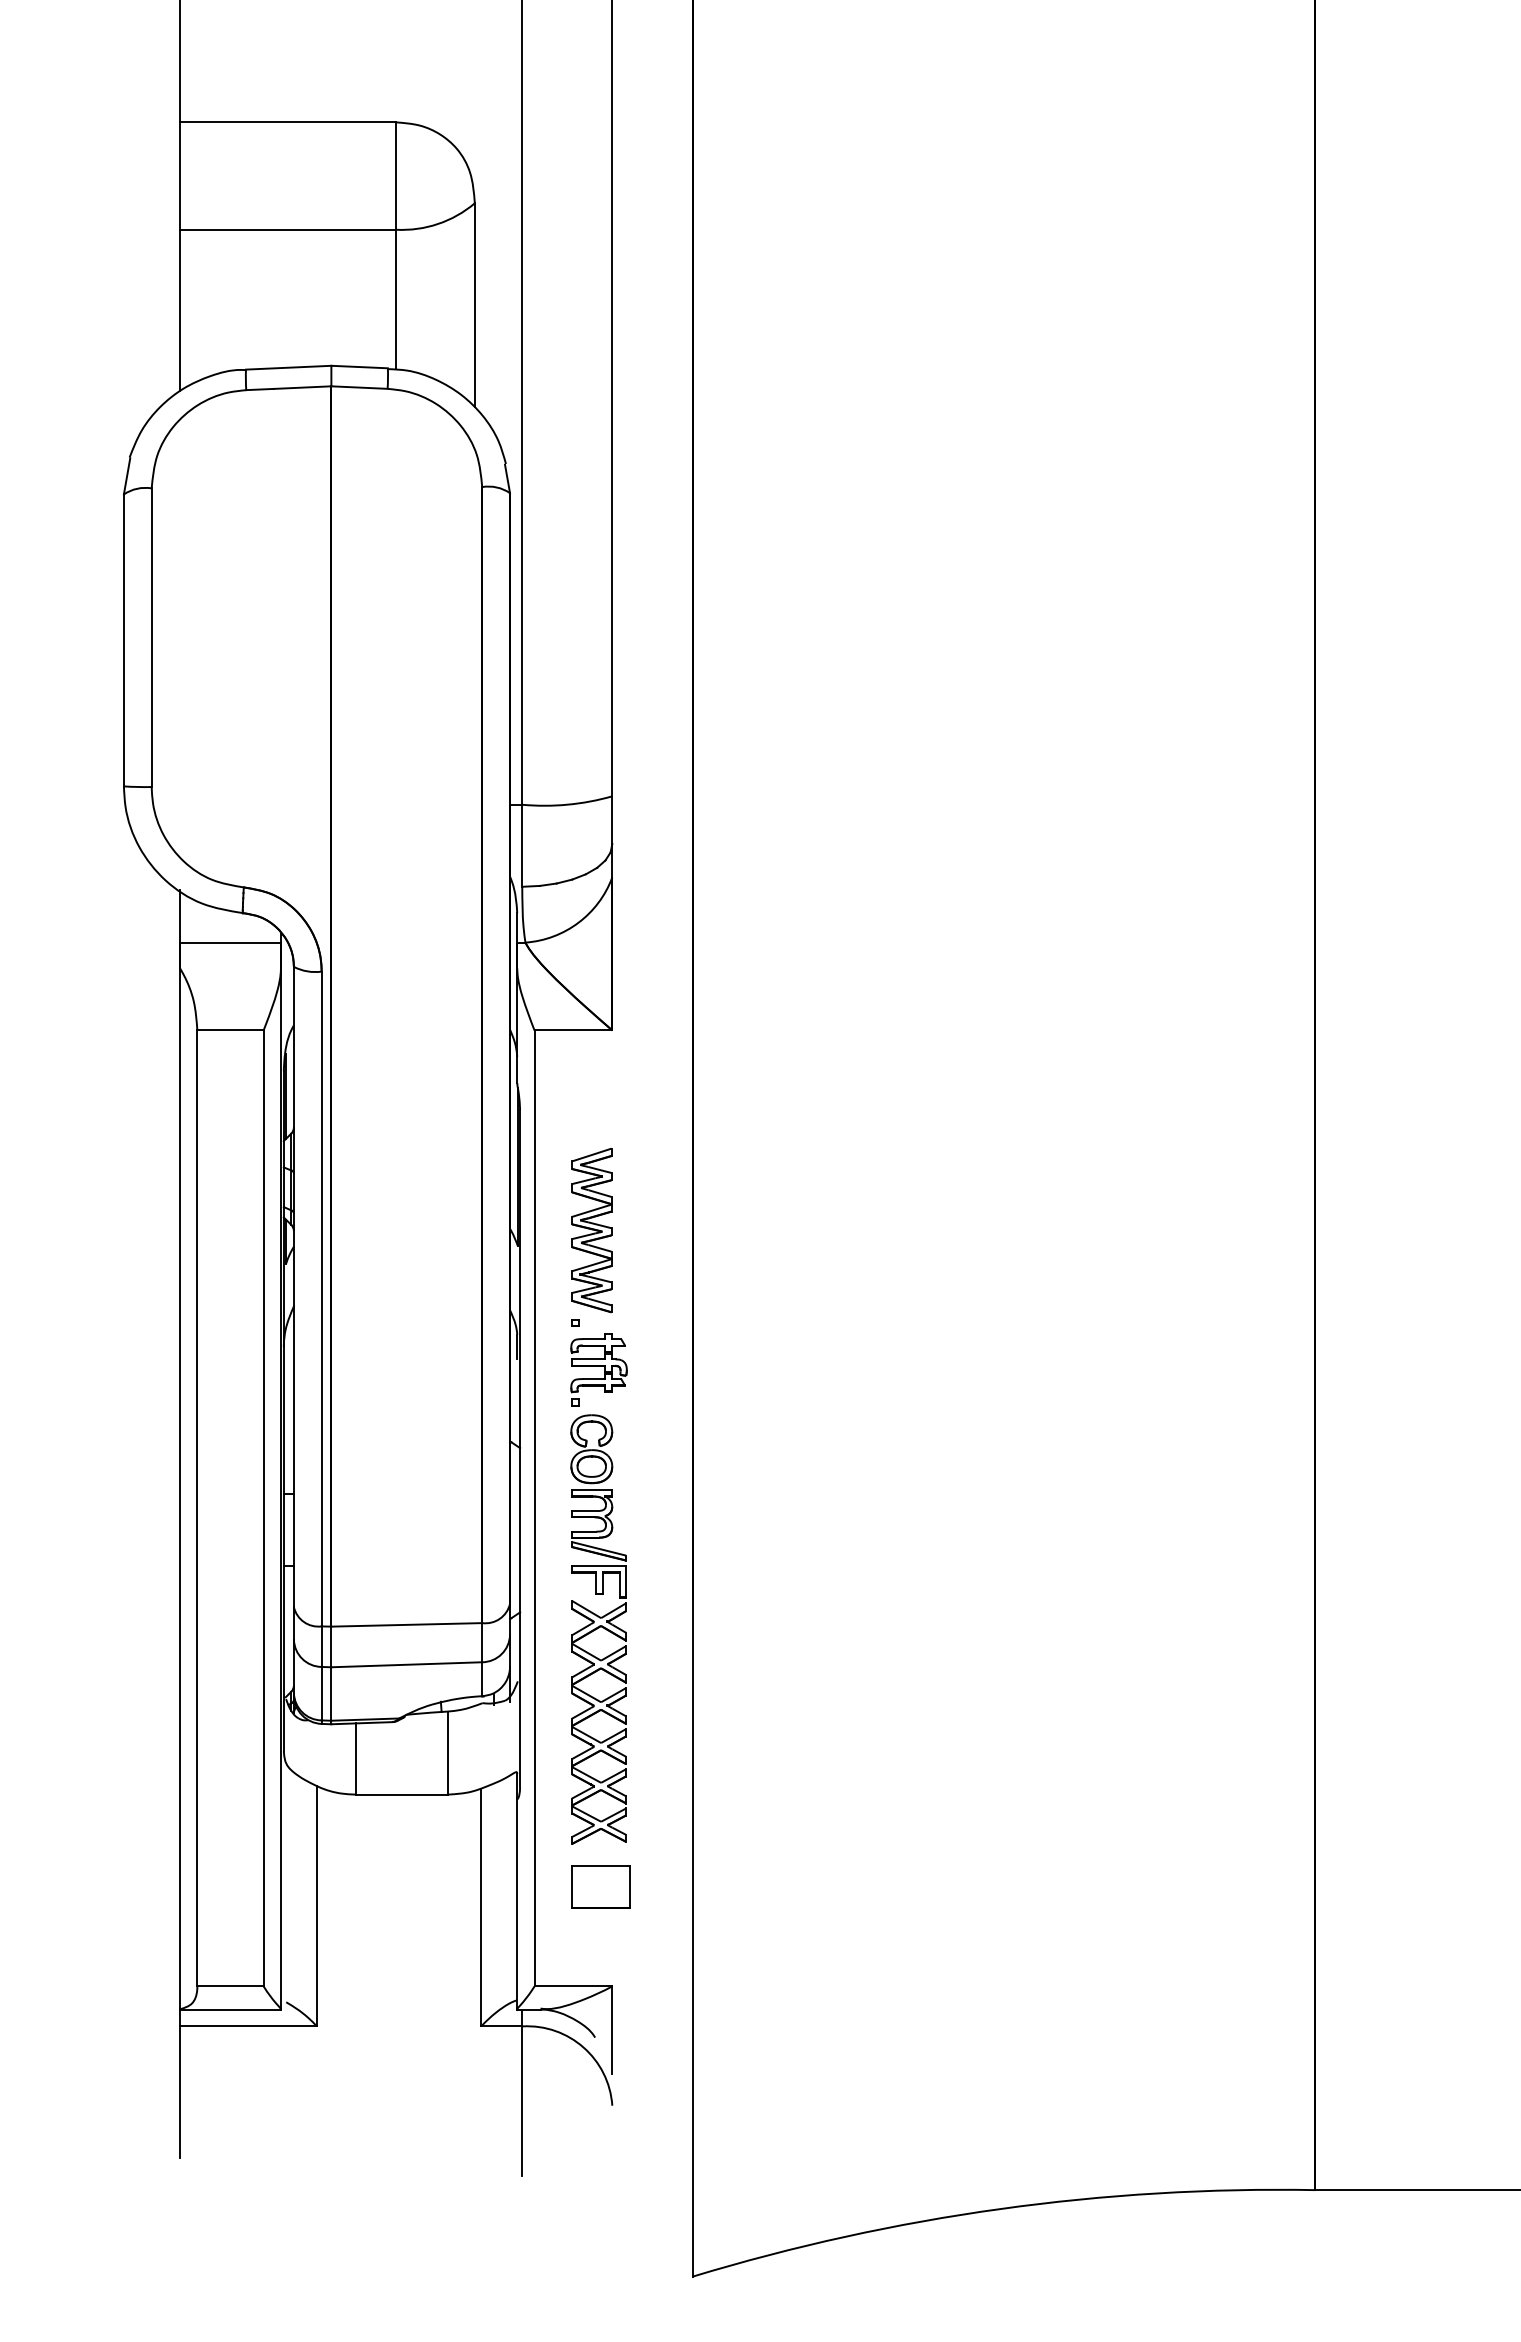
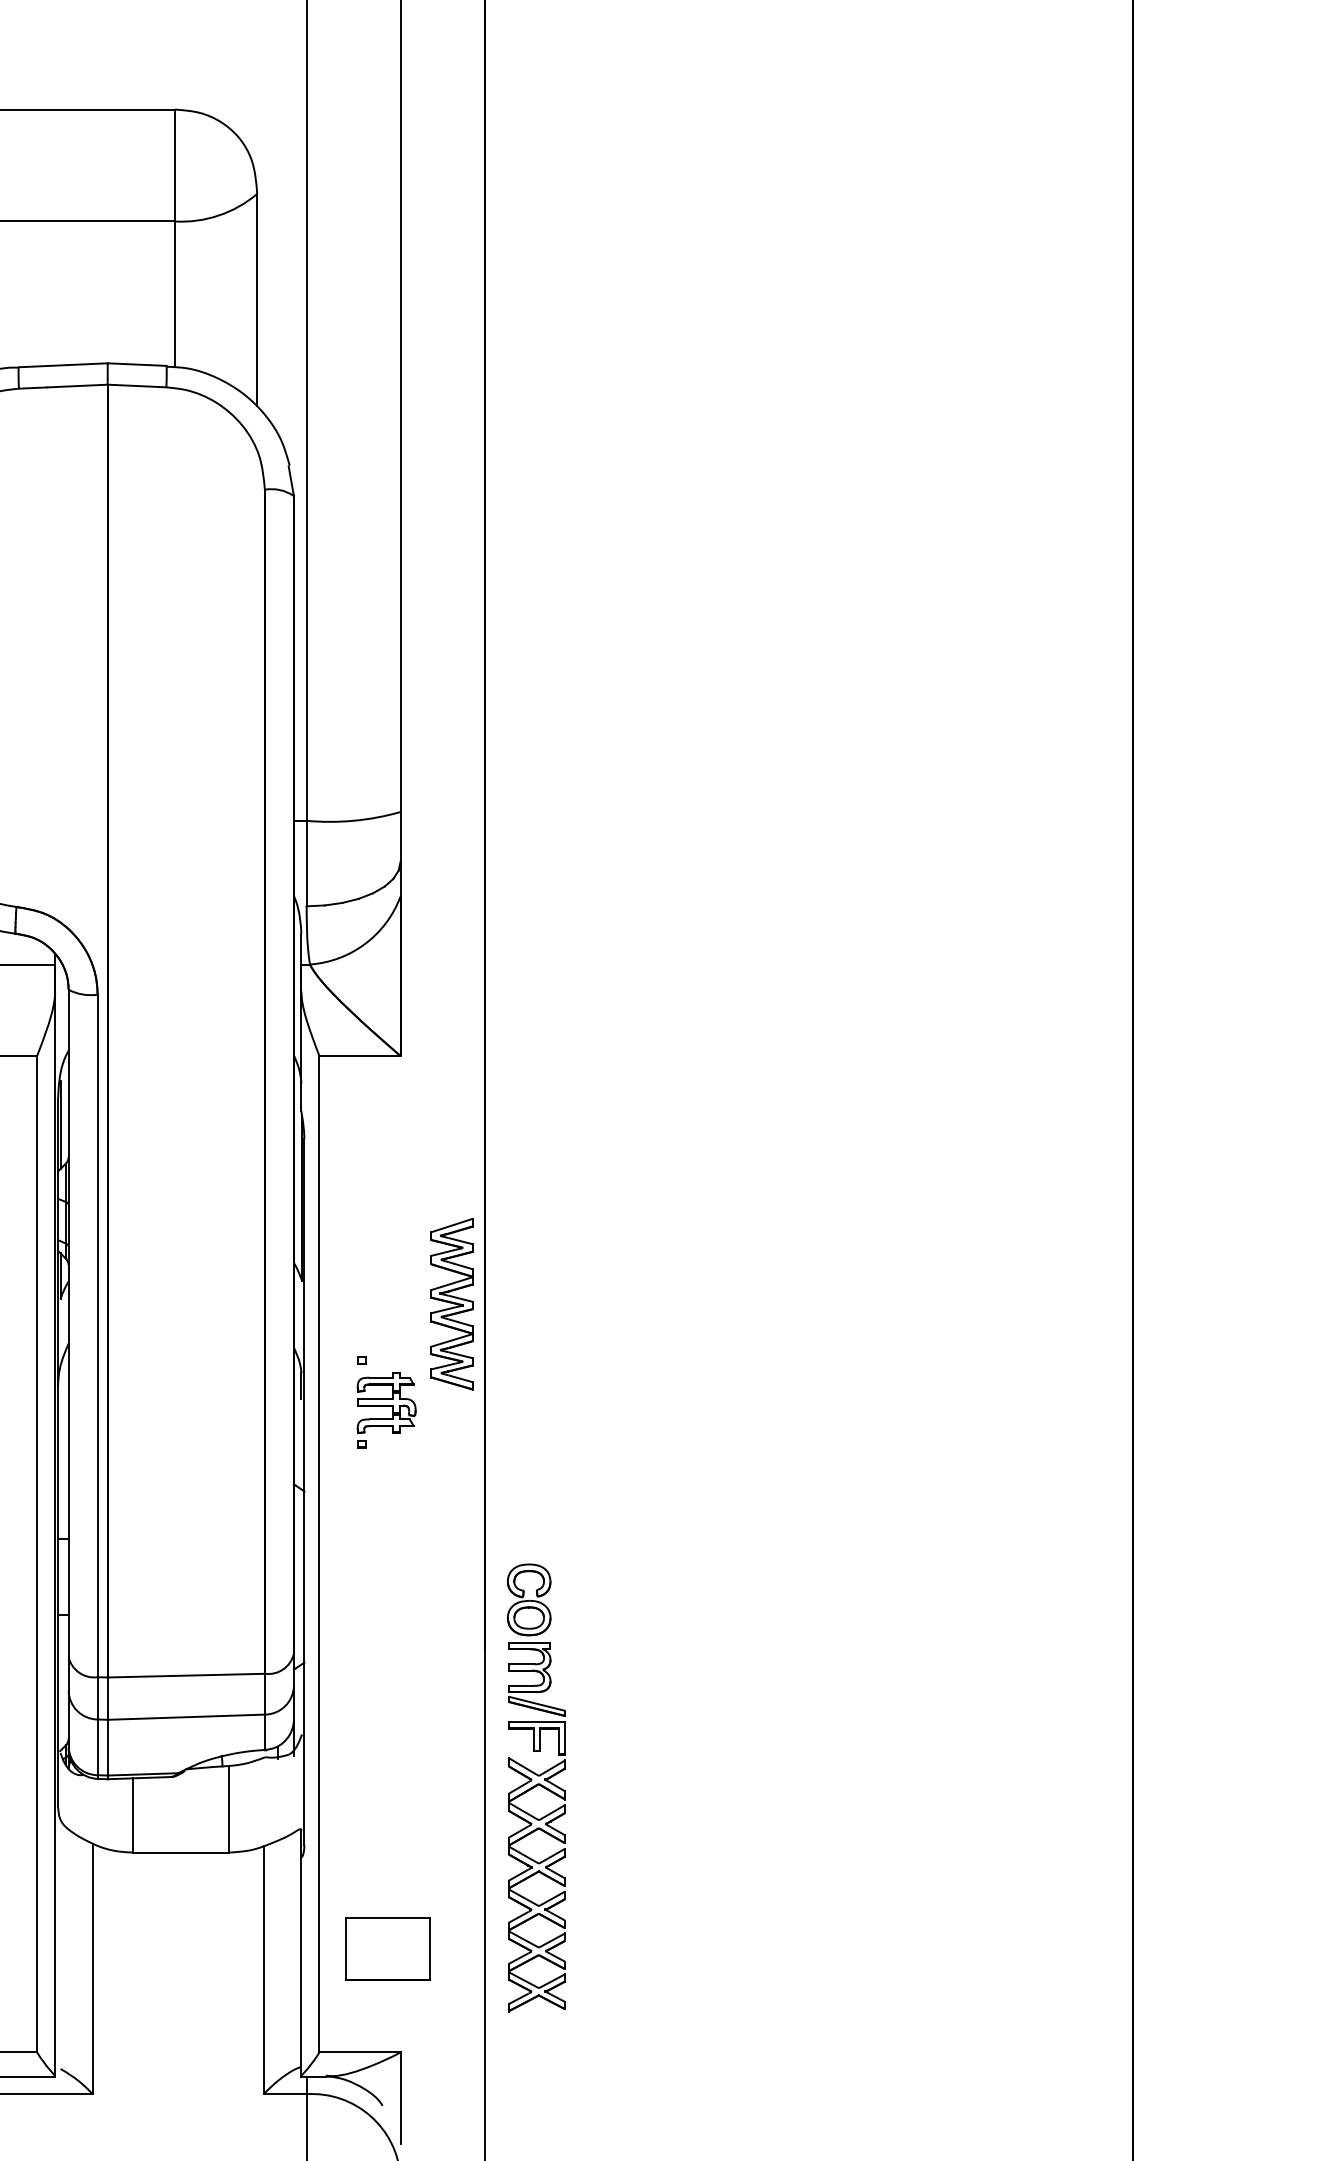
part: (591, 1230) -> (451, 1304), moved
part: (598, 1629) -> (536, 1787), moved
part: (600, 1886) -> (388, 1948), size x1.4

